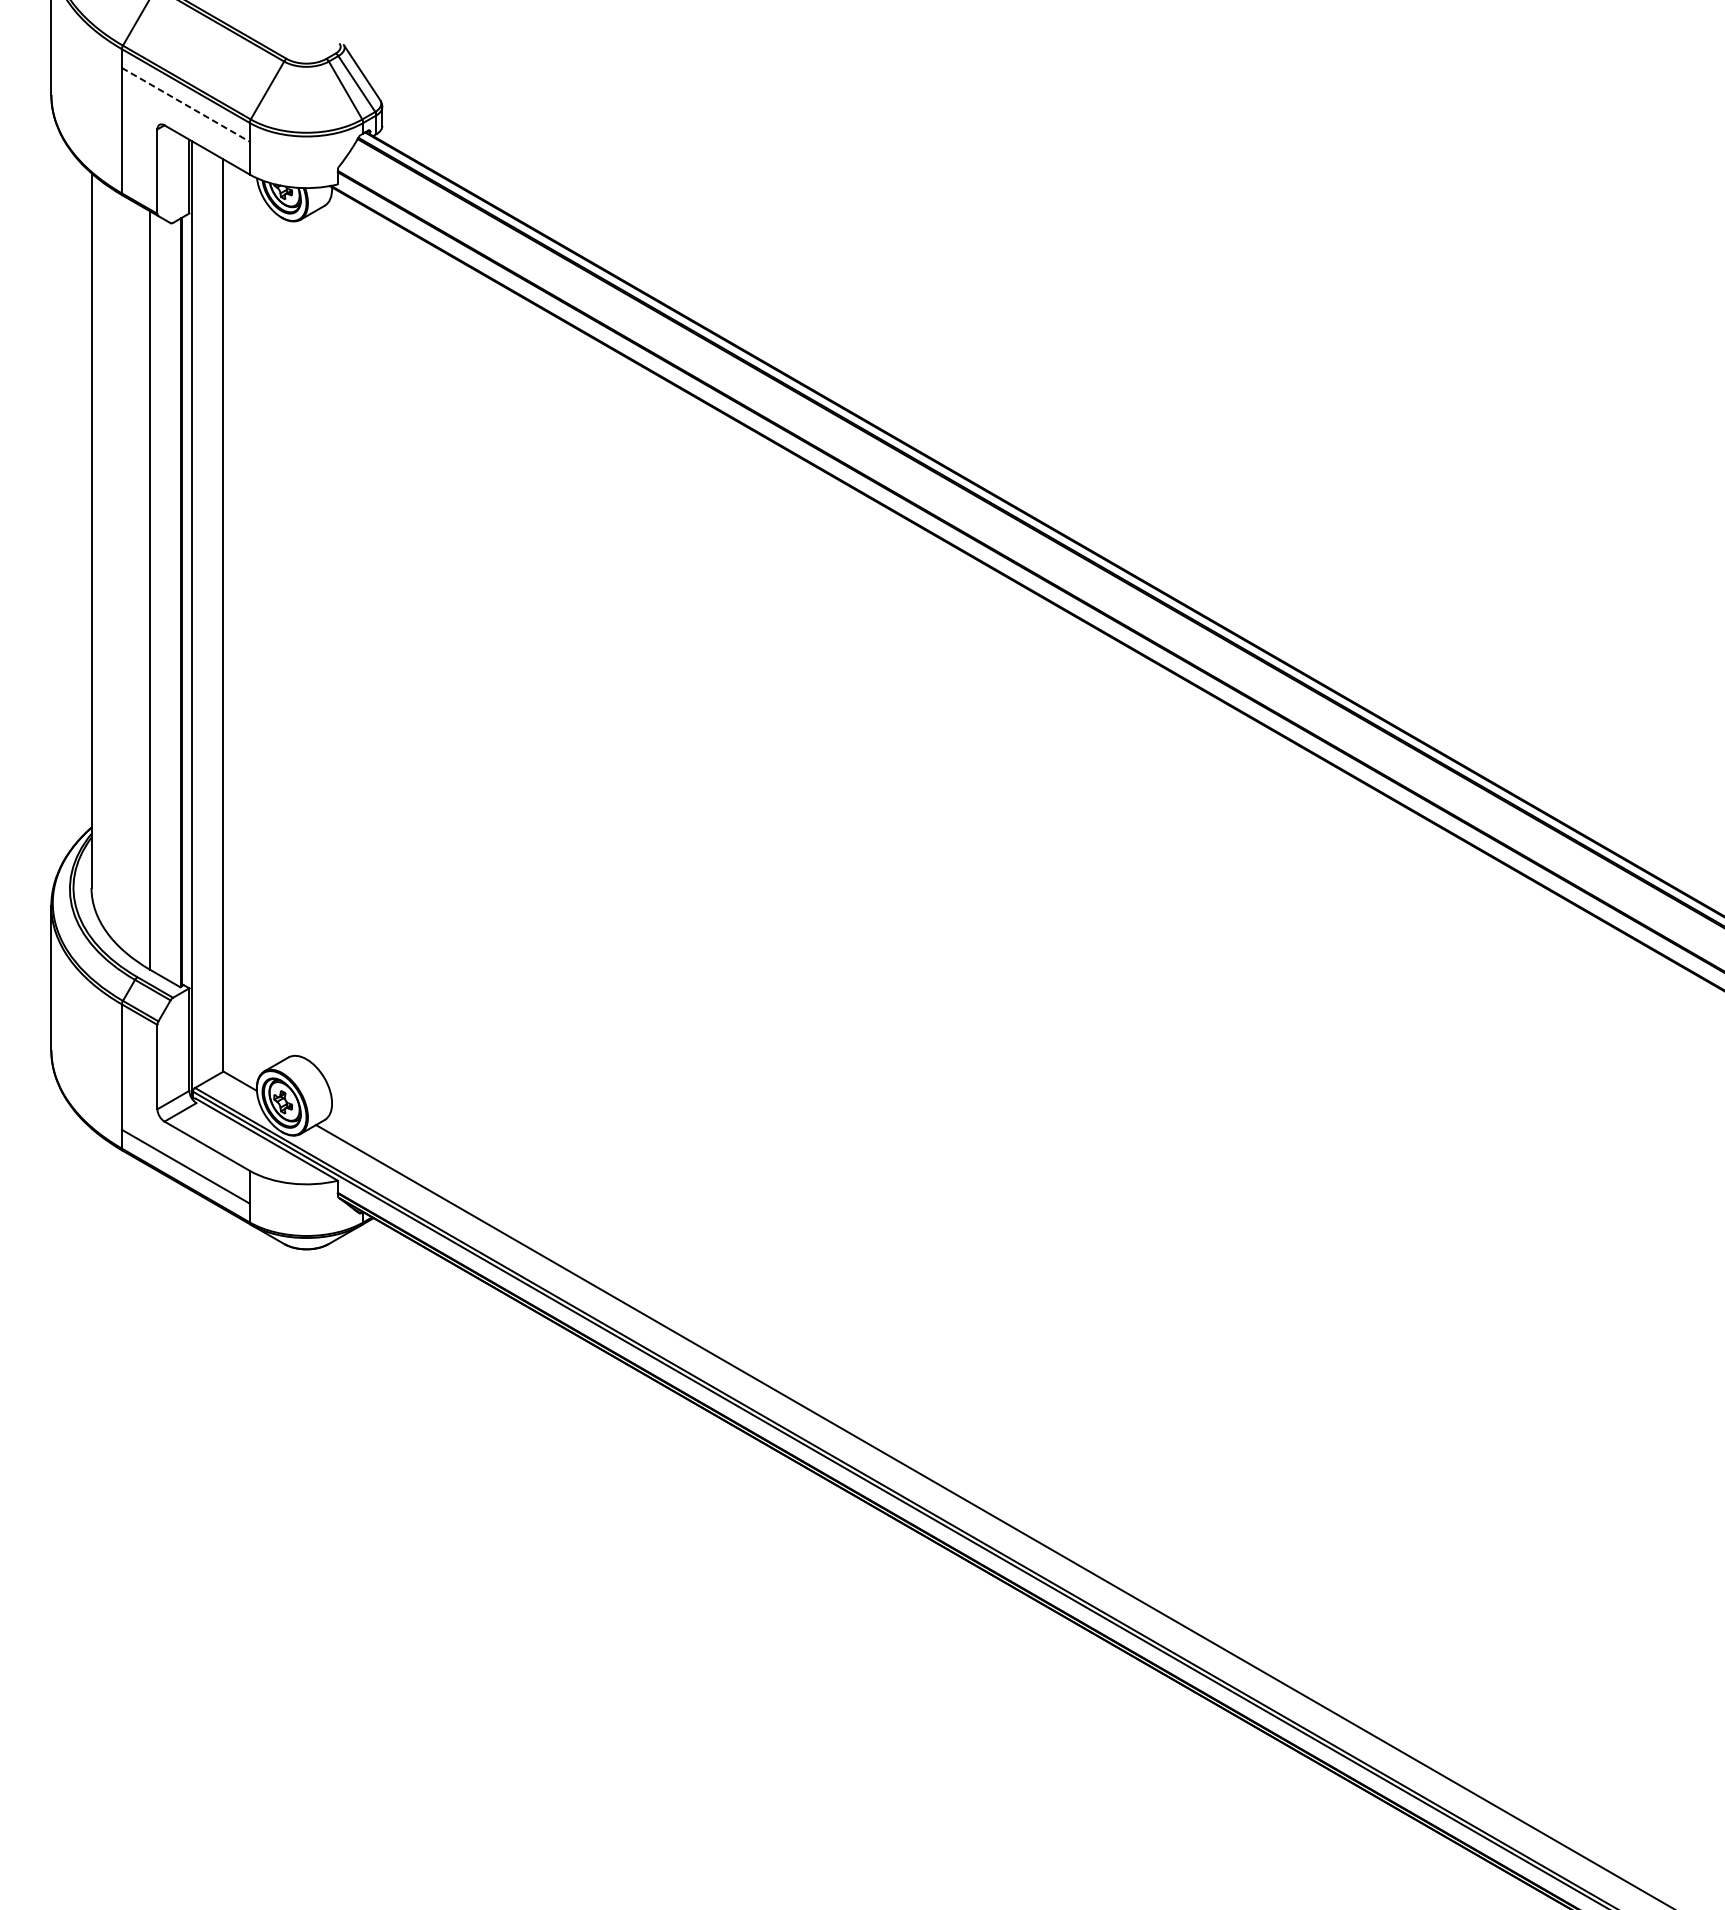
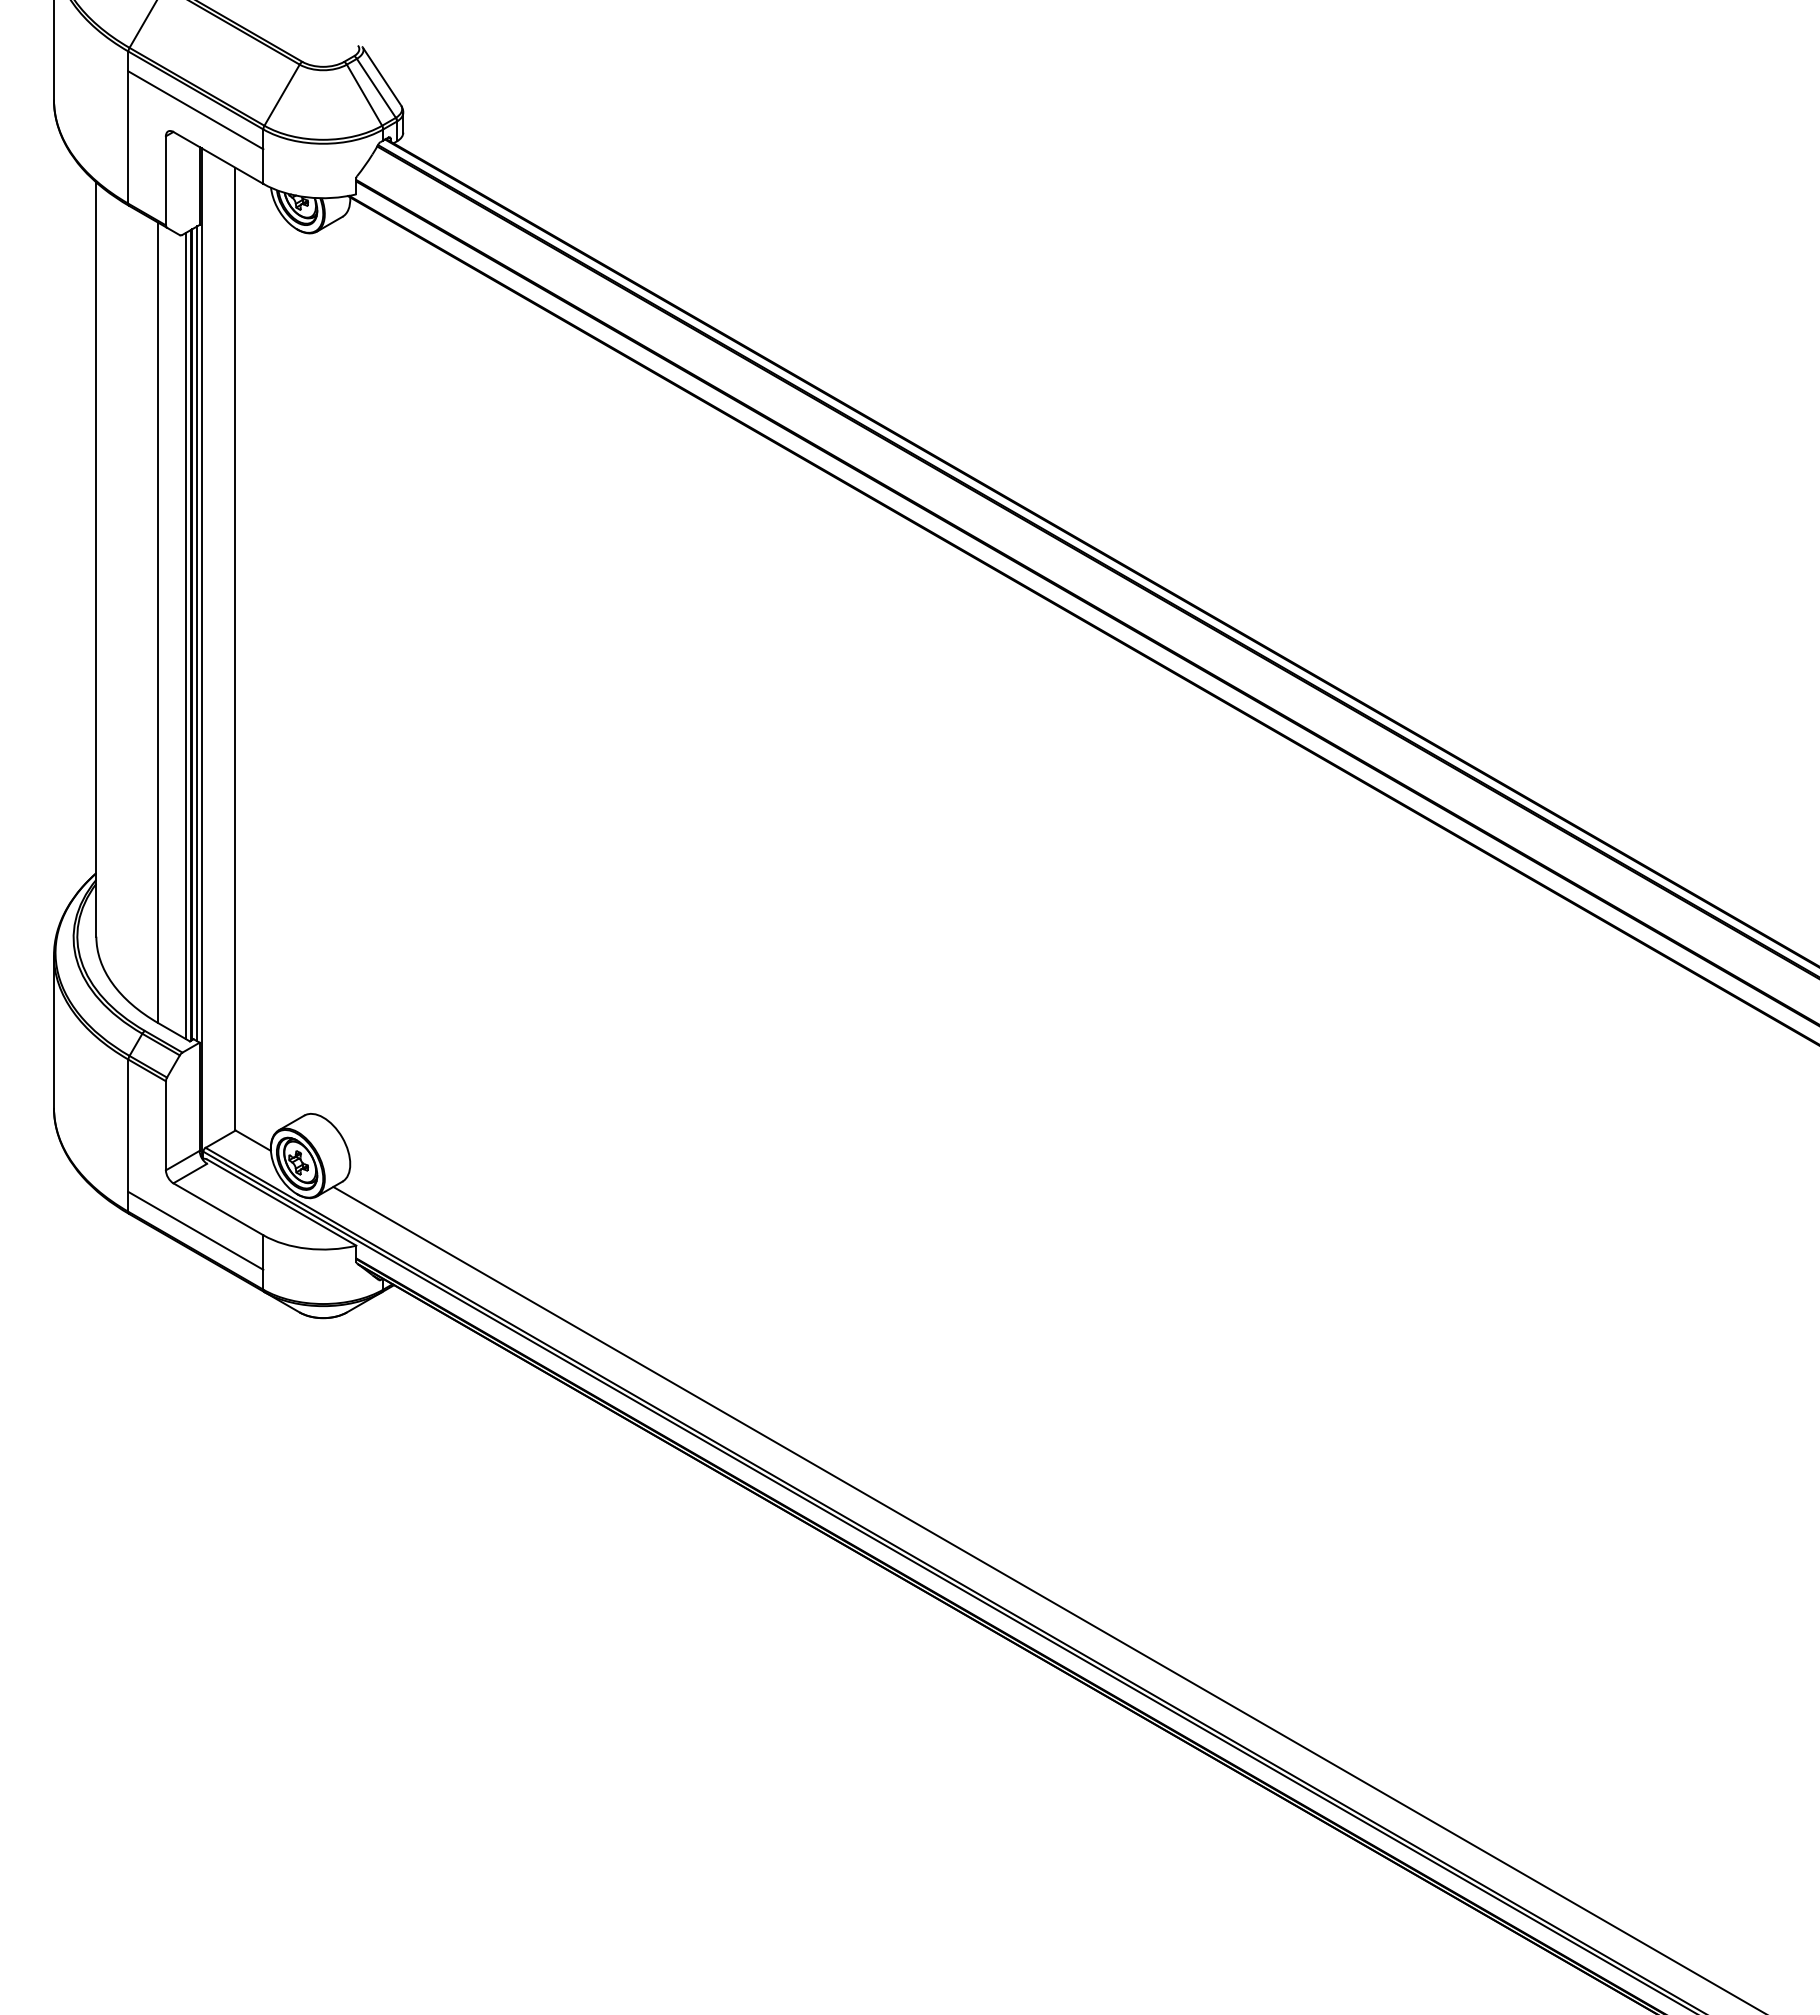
line: (185, 105) -> (195, 110), dashed -> solid
line: (187, 600) -> (197, 633), added
line: (176, 602) -> (186, 635), added

